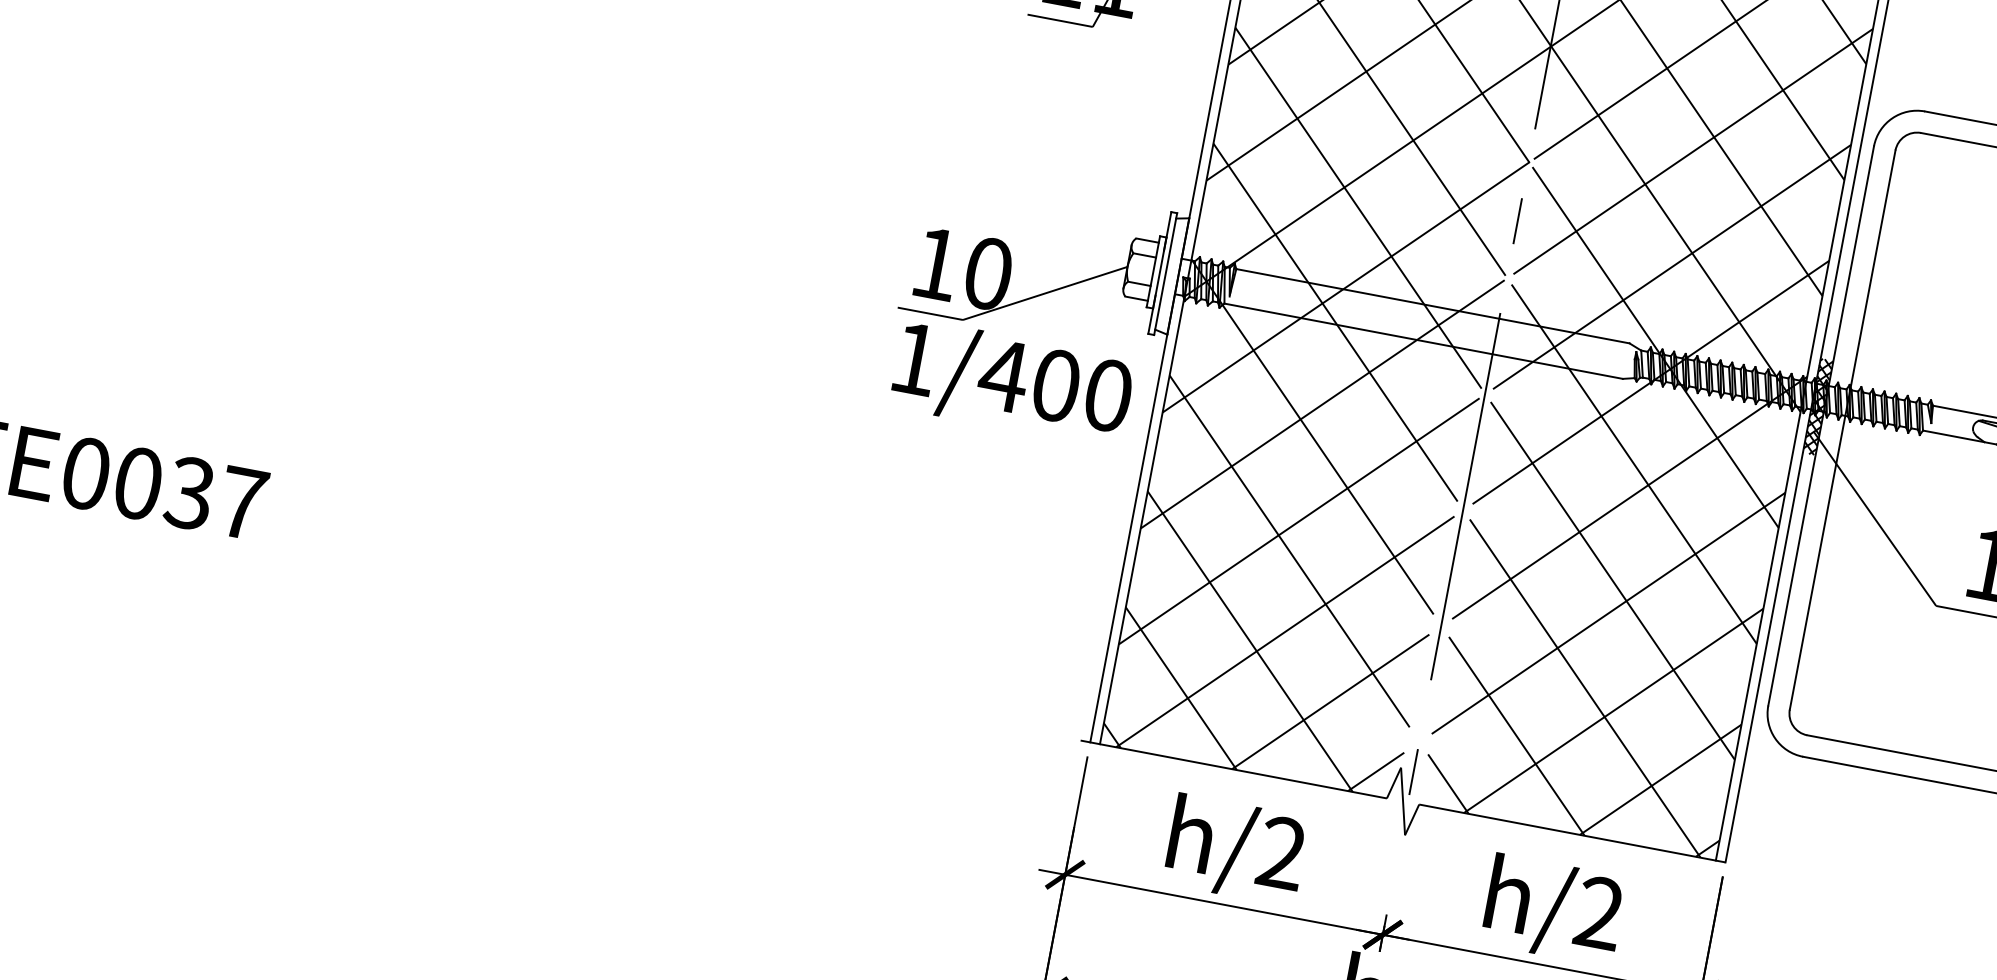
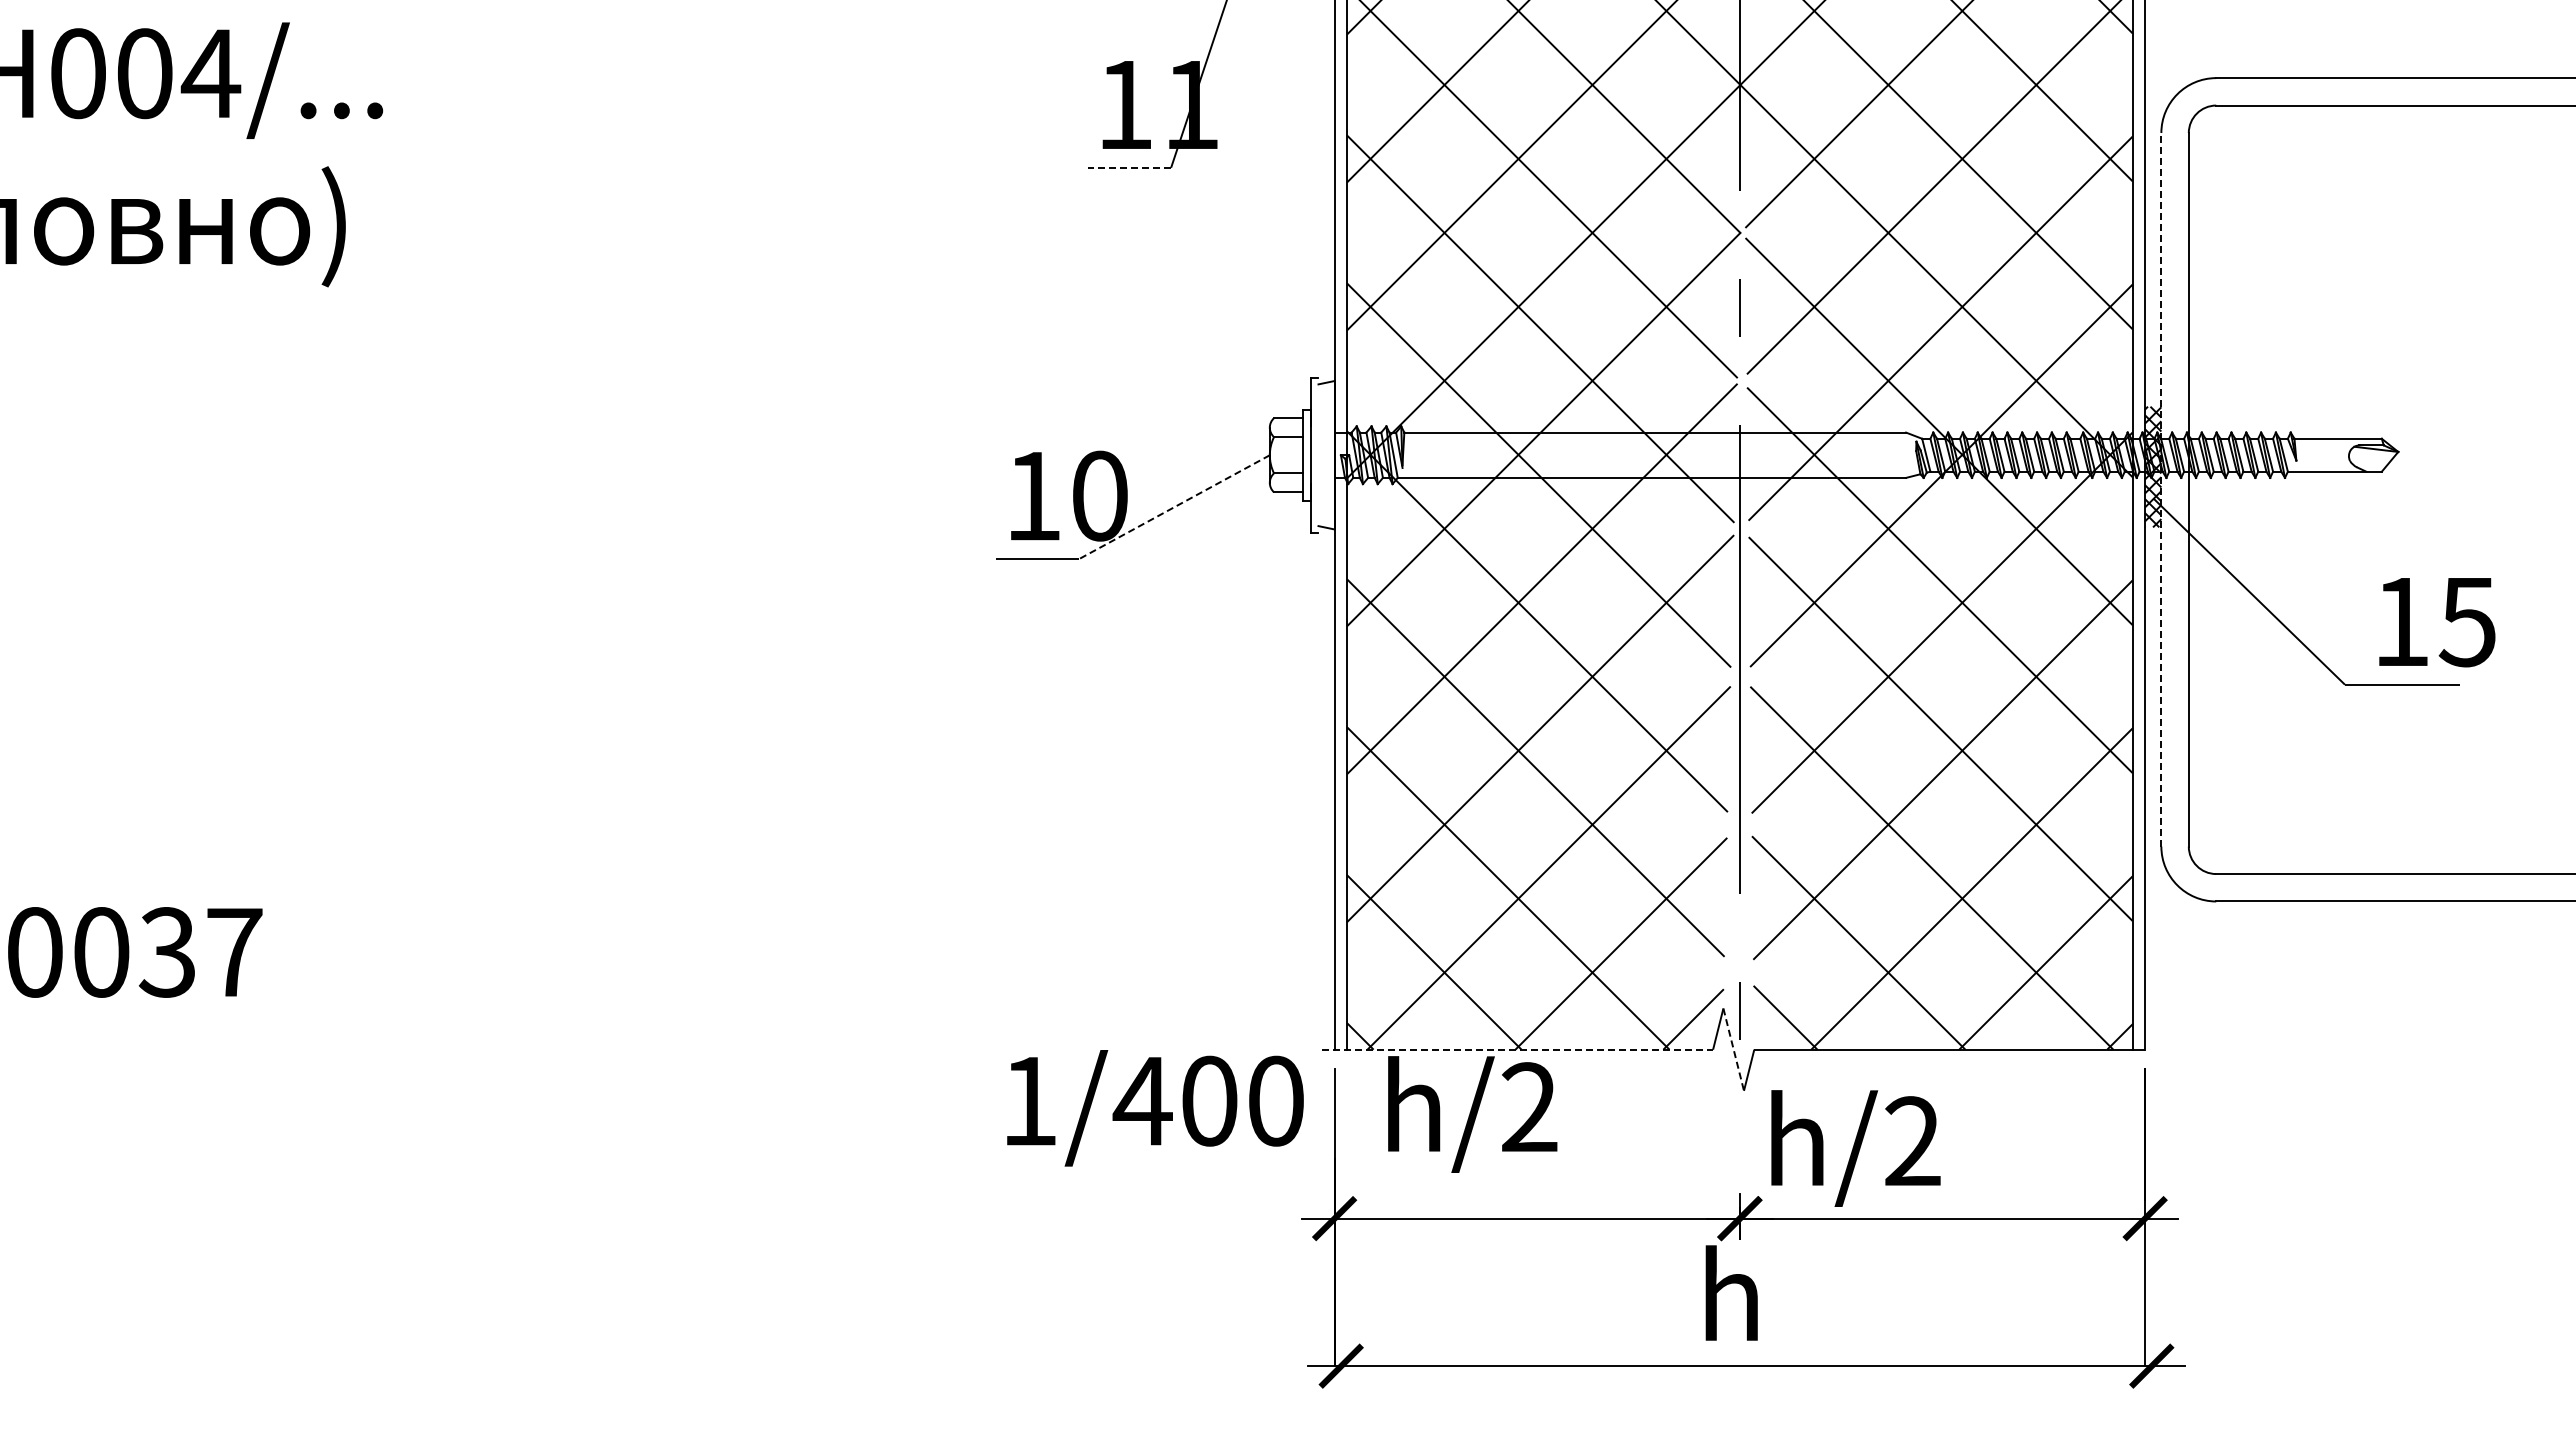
line: (1060, 20) -> (1129, 167), solid -> dashed
line: (1165, 273) -> (1318, 454), removed
line: (1045, 293) -> (1174, 507), solid -> dashed
text: (1012, 383) -> (1155, 1108), moved
line: (1821, 425) -> (2161, 489), solid -> dashed
line: (1234, 769) -> (1518, 1049), solid -> dashed
line: (1402, 802) -> (1733, 1050), solid -> dashed
text: (1236, 850) -> (1472, 1114), moved
text: (1553, 910) -> (1855, 1148), moved

